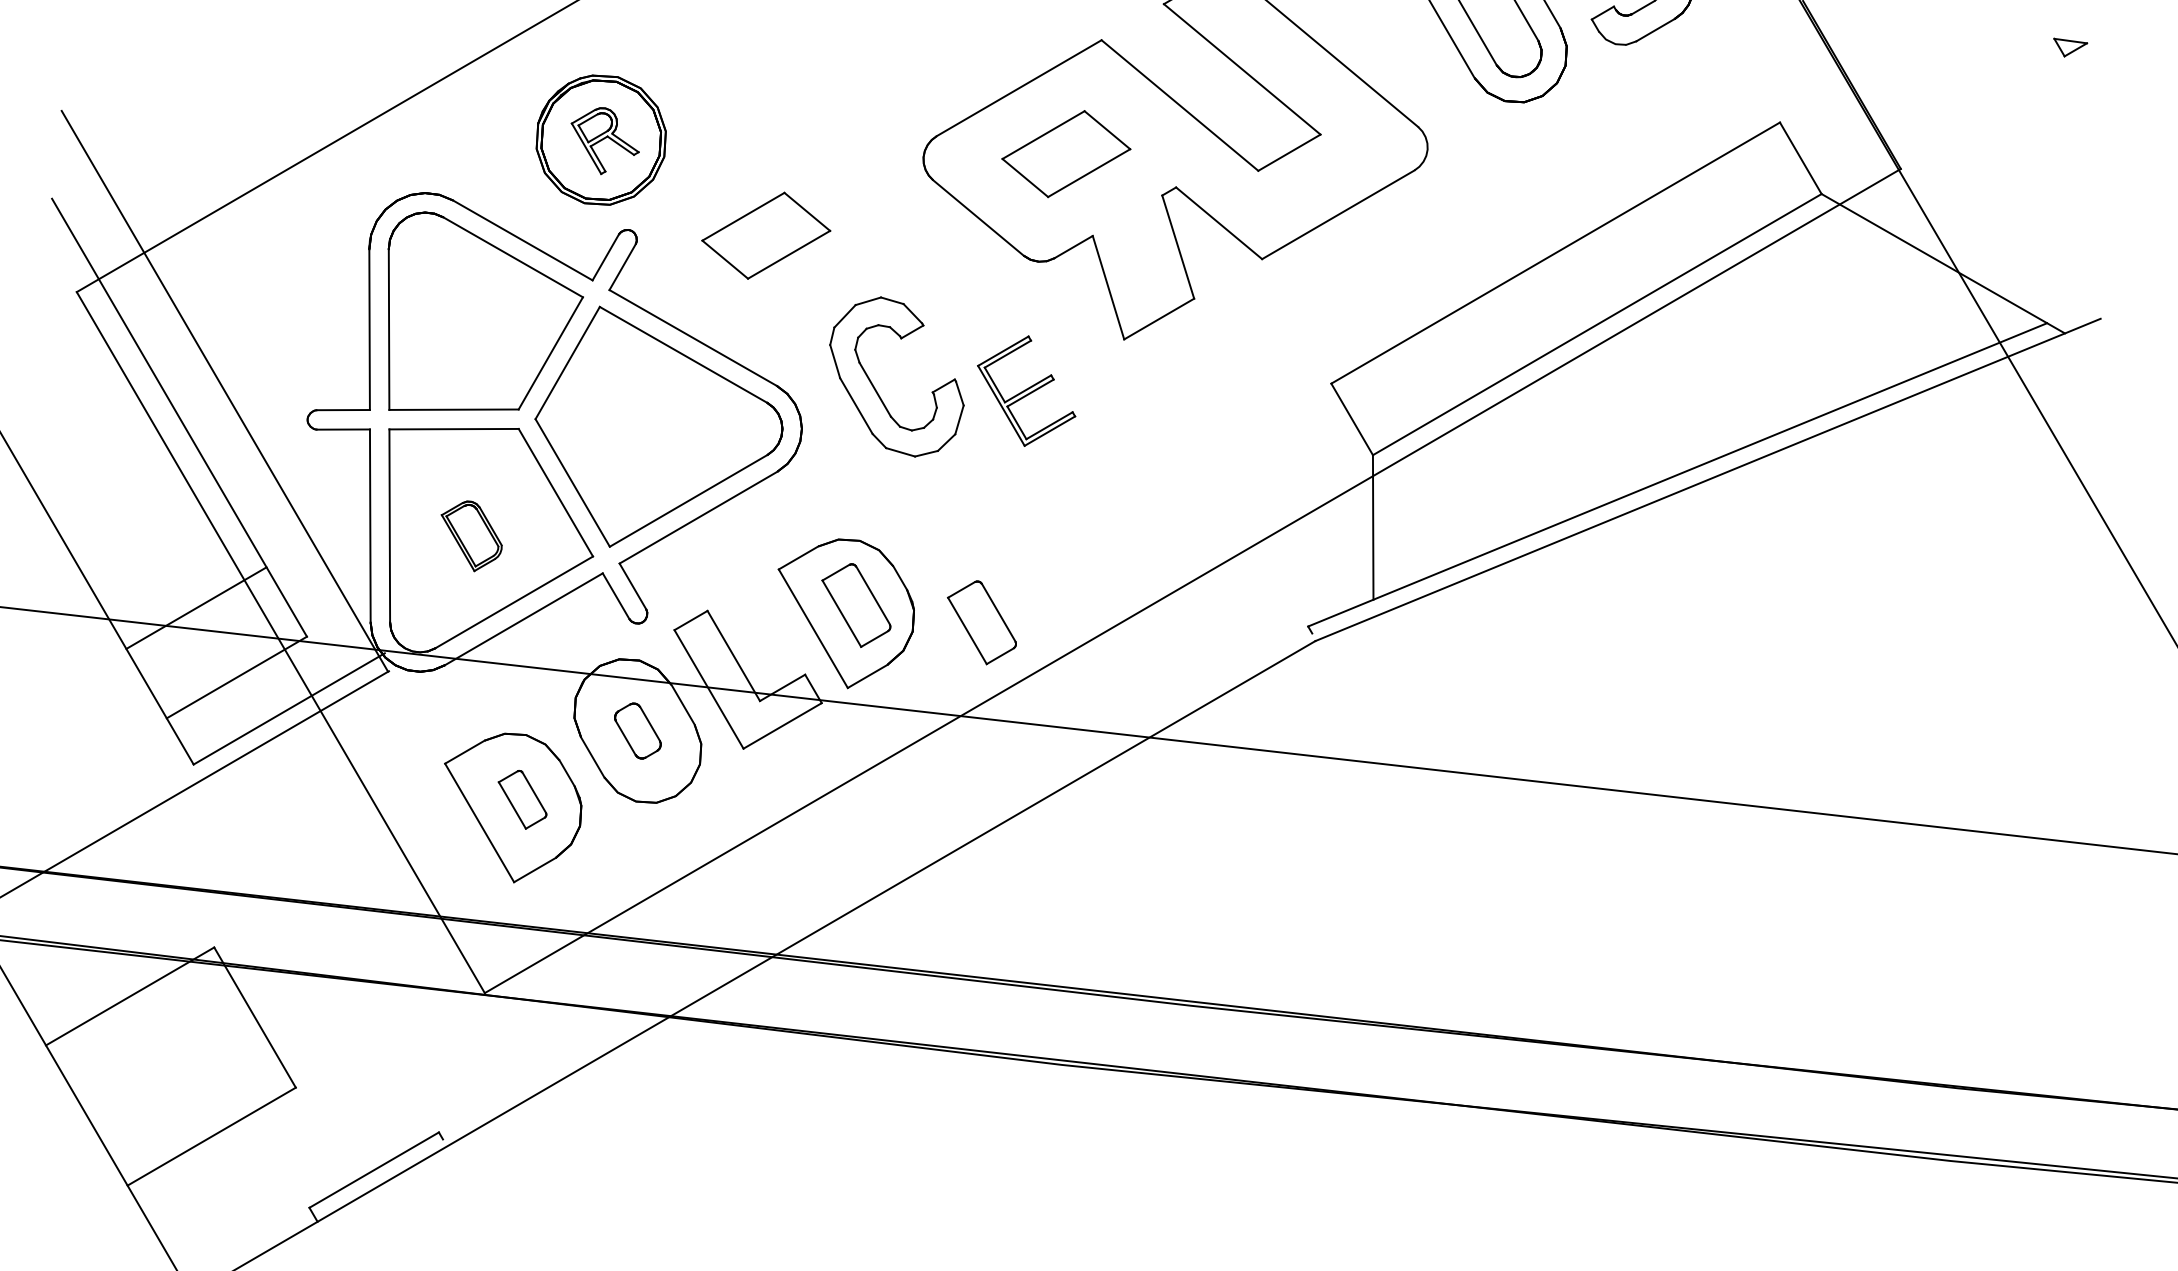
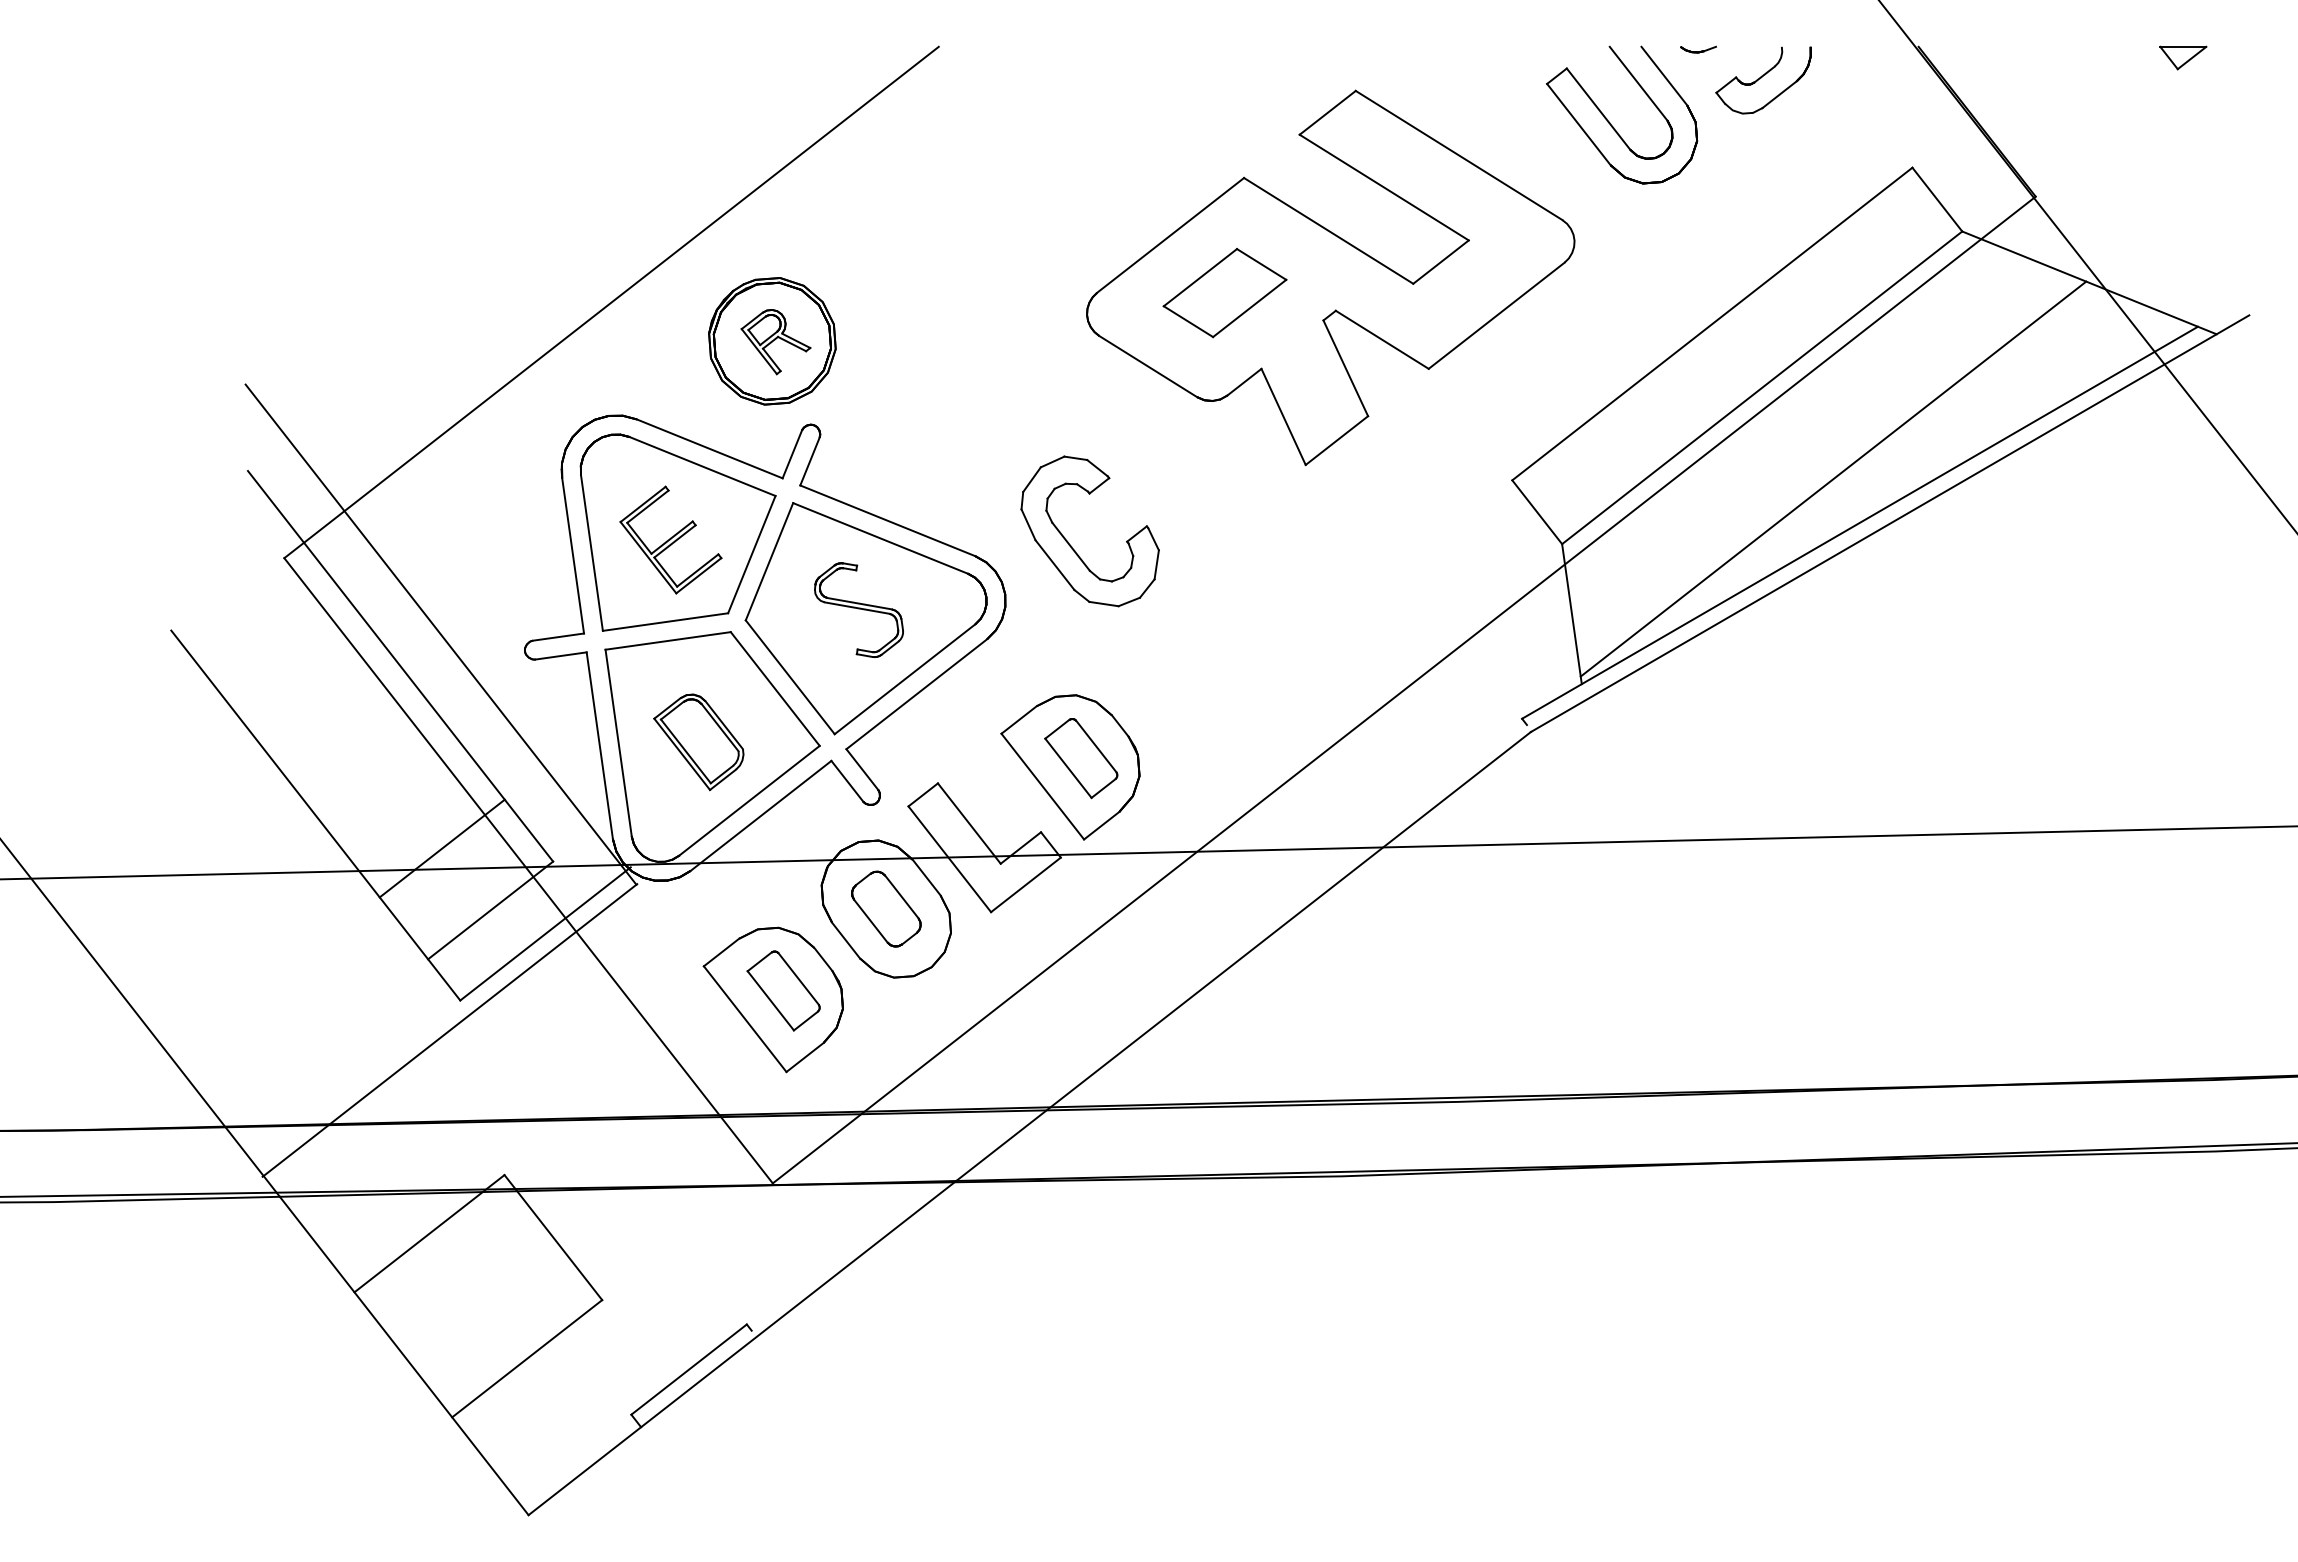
part: (2069, 48) -> (2183, 57), size x1.43
part: (765, 236) -> (944, 412), removed
part: (1026, 390) -> (670, 539), moved
part: (651, 424) -> (858, 610), added
line: (1656, 426) -> (1833, 478), added
part: (470, 536) -> (698, 742), size x1.43
part: (982, 622) -> (1205, 758), removed
part: (638, 730) -> (886, 908), size x1.43
part: (522, 799) -> (783, 990), size x1.43

